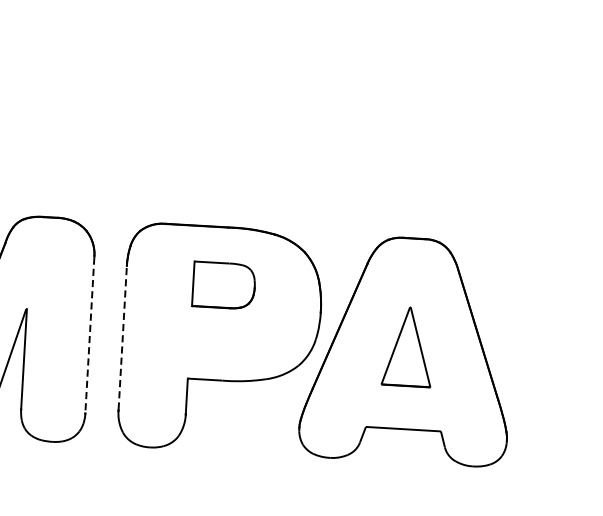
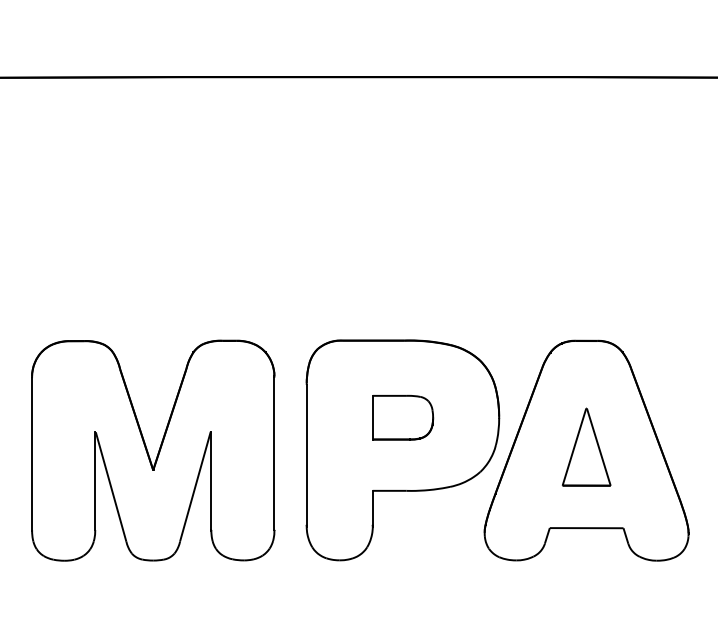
part: (224, 285) -> (403, 417), moved
line: (89, 335) -> (274, 454), dashed -> solid
line: (122, 337) -> (306, 454), dashed -> solid

